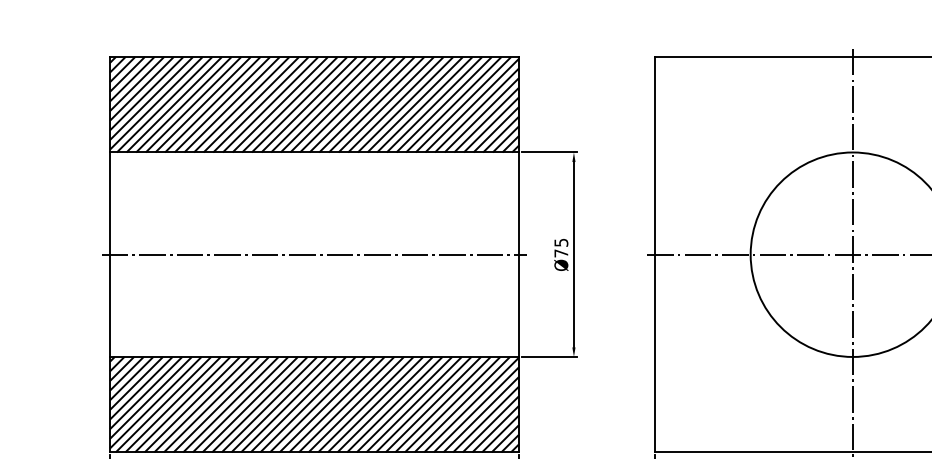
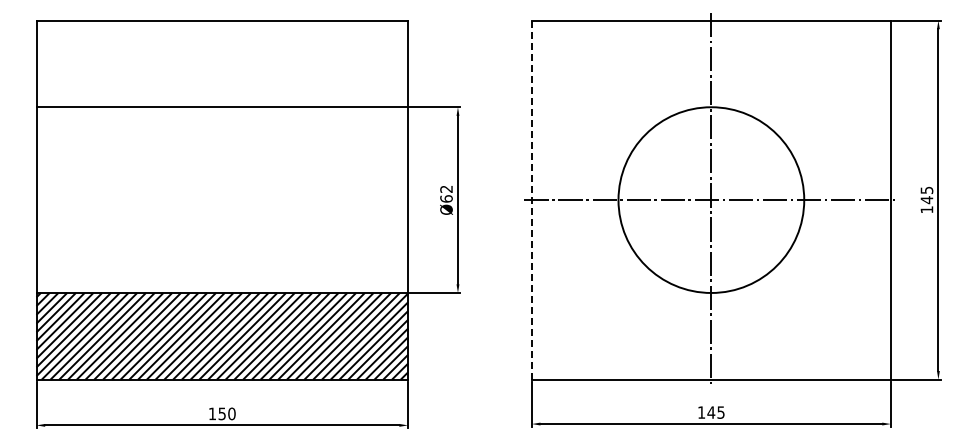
hatch: (314, 104) -> (222, 63), removed
text: (561, 247) -> (446, 193), Ø75 -> Ø62
line: (314, 255) -> (222, 200), removed
line: (654, 255) -> (531, 200), solid -> dashed

